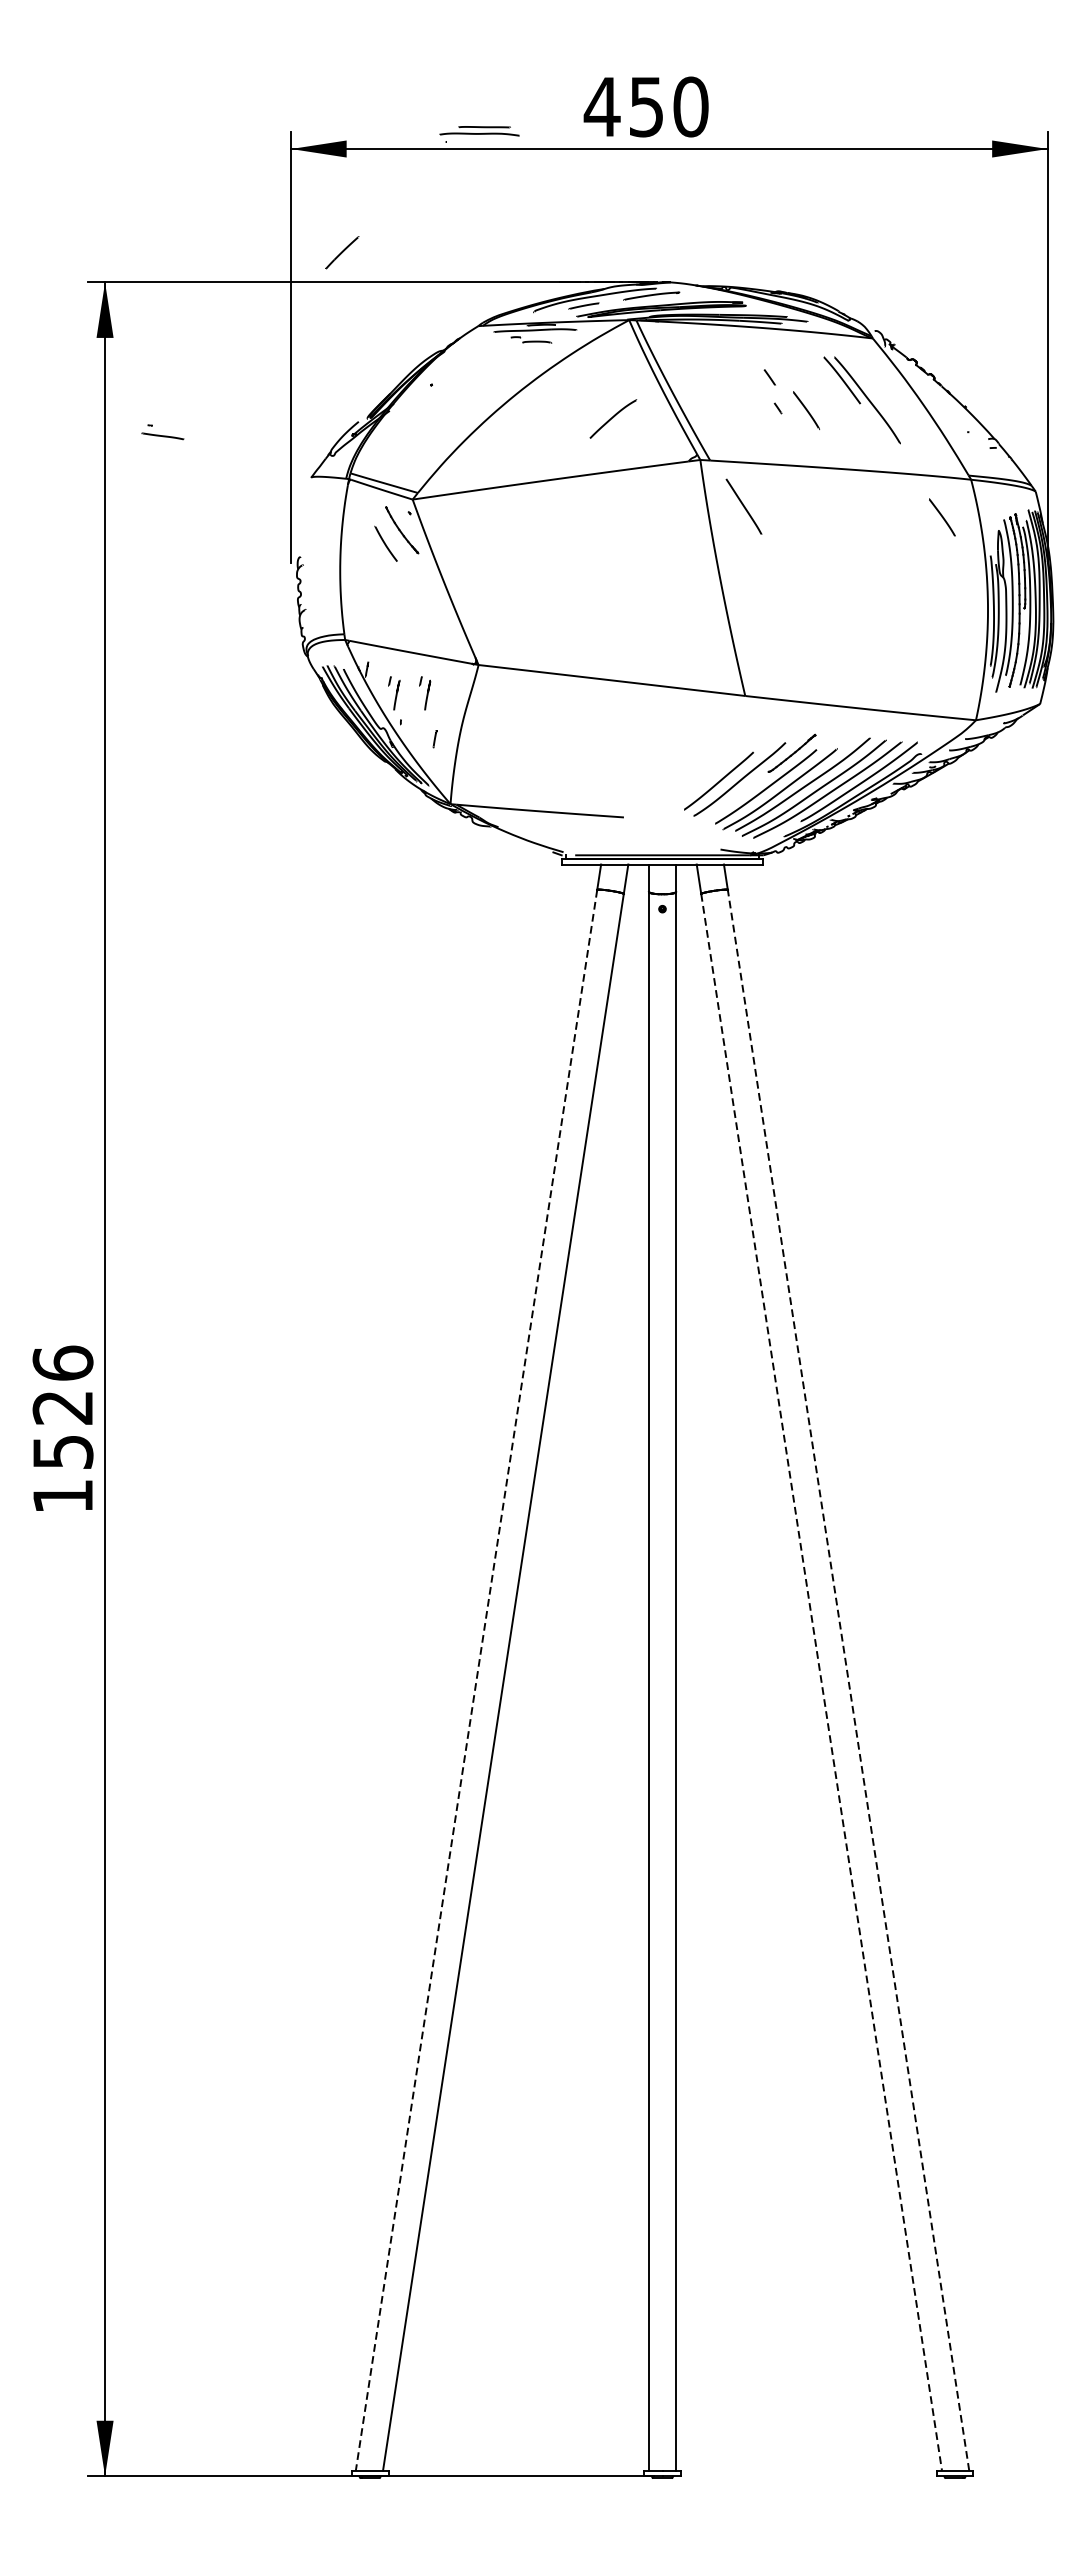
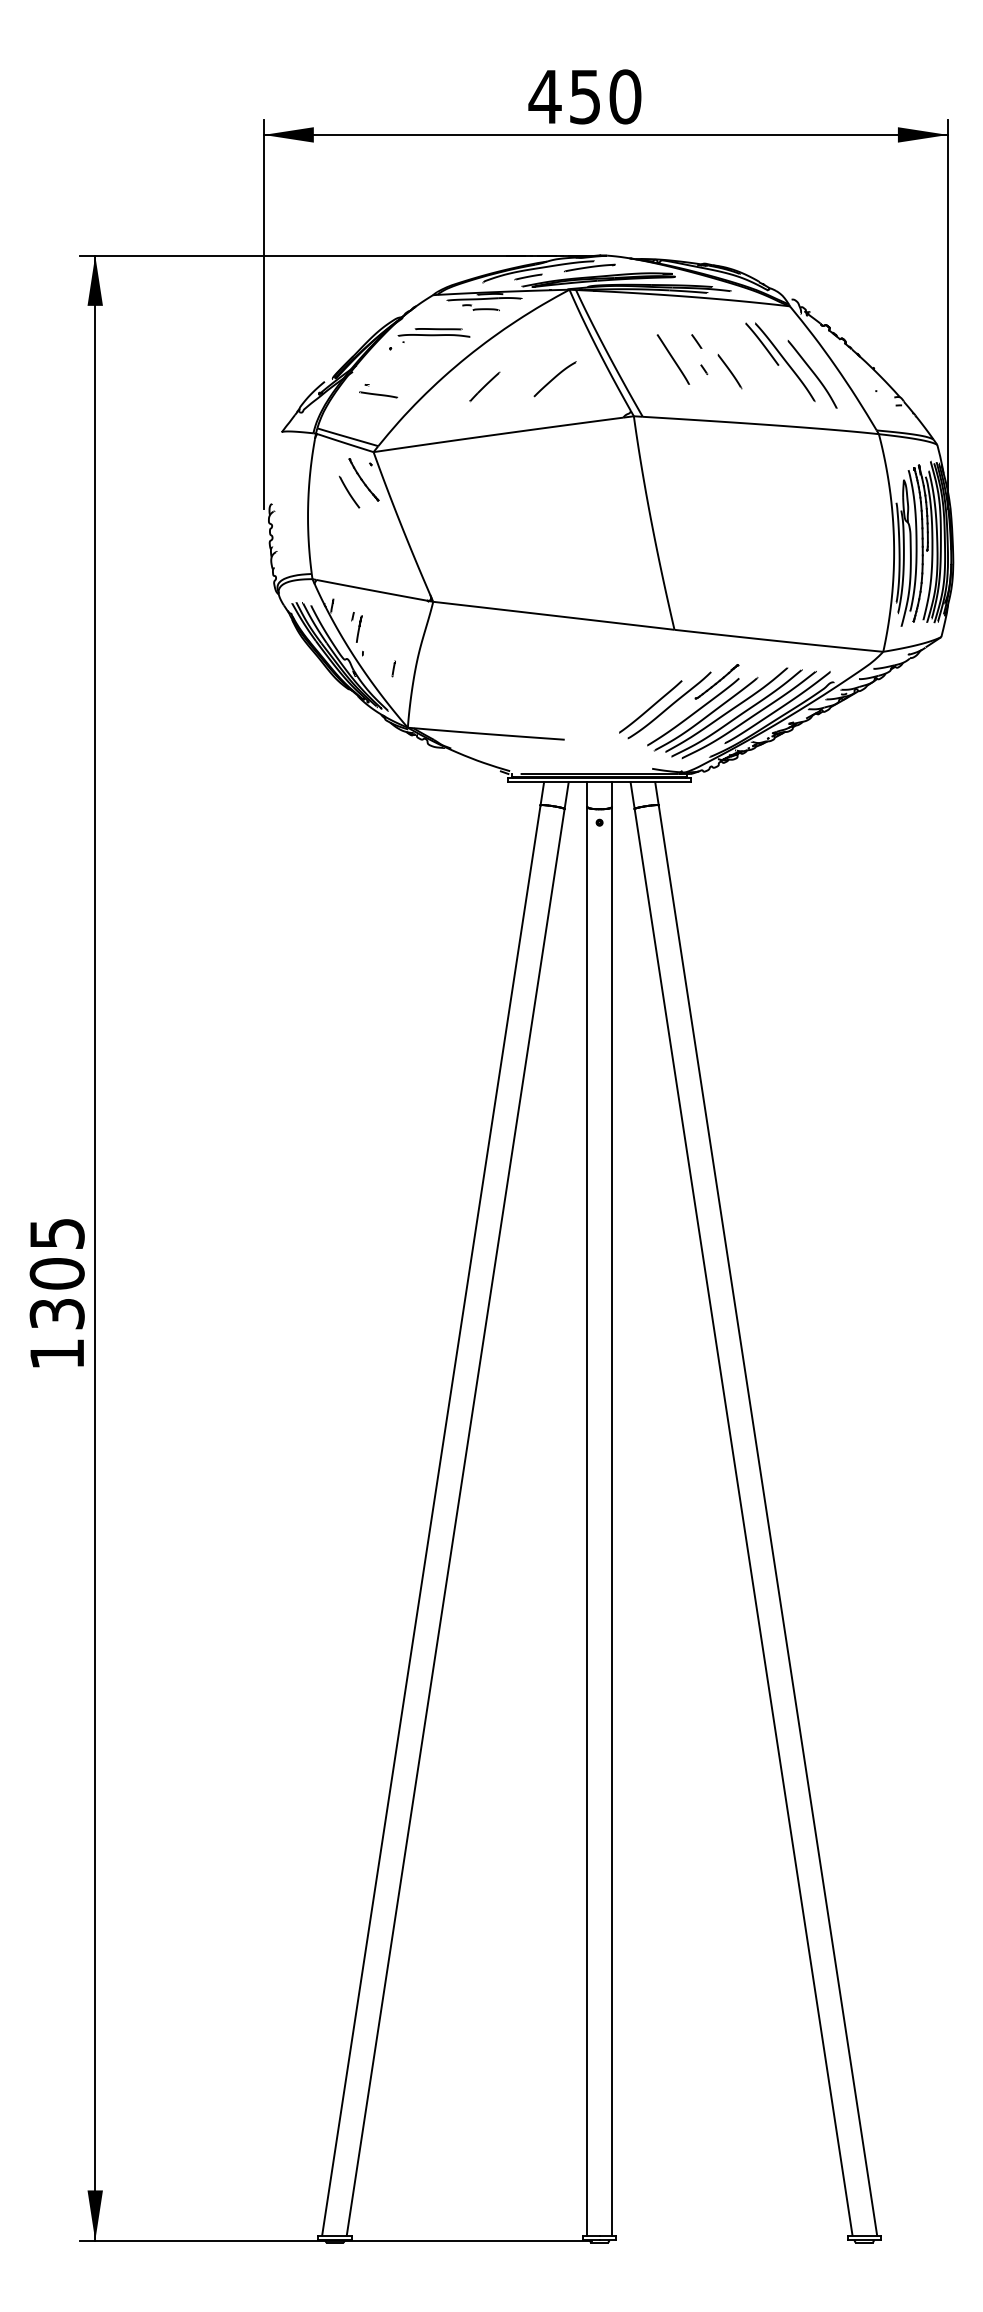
part: (478, 134) -> (433, 335), moved
line: (341, 252) -> (484, 386), moved
curve: (897, 412) -> (812, 373), added
part: (162, 432) -> (378, 391), moved
line: (743, 506) -> (672, 359), moved
line: (941, 517) -> (852, 468), removed
part: (424, 693) -> (384, 627), removed
text: (62, 1406) -> (56, 1272), 1526 -> 1305
line: (848, 1679) -> (767, 1519), dashed -> solid
line: (476, 1680) -> (431, 1520), dashed -> solid
line: (821, 1682) -> (743, 1522), dashed -> solid

